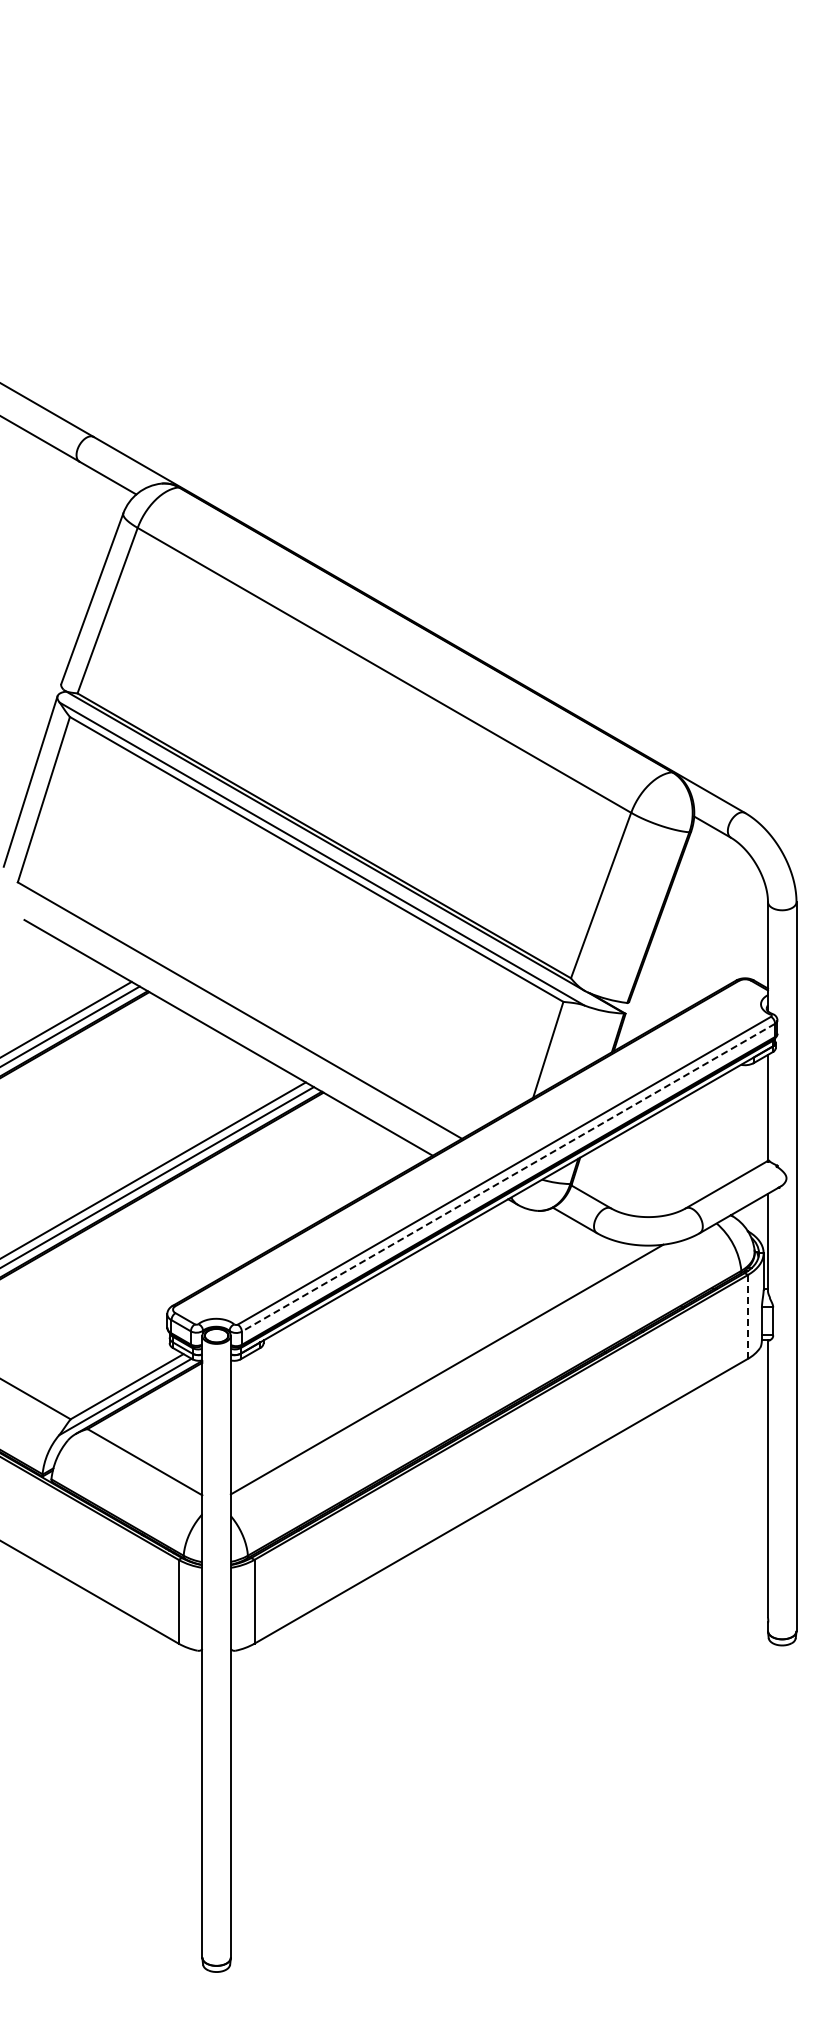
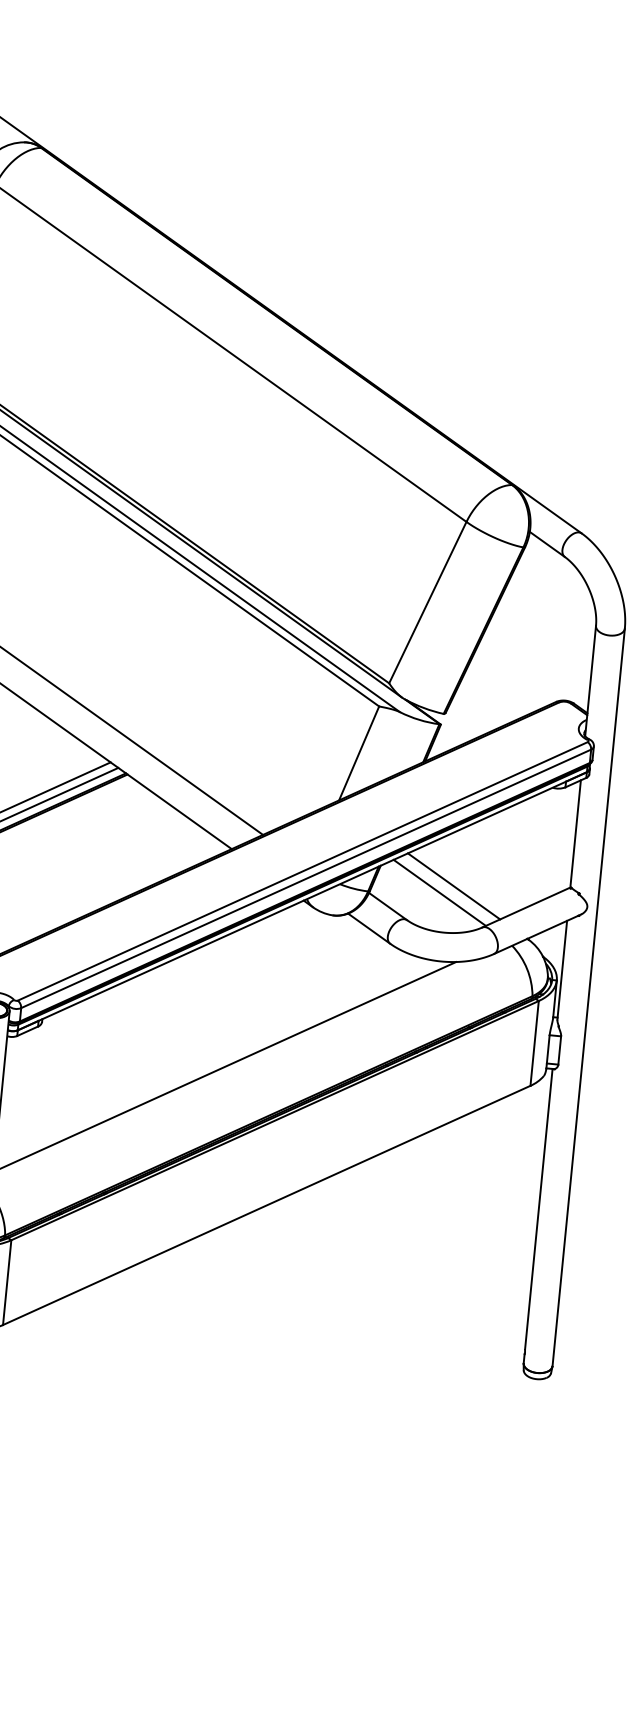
line: (653, 1170) -> (453, 885), added
line: (508, 1177) -> (306, 878), dashed -> solid
line: (640, 1178) -> (439, 892), added
line: (747, 1316) -> (534, 1042), dashed -> solid

